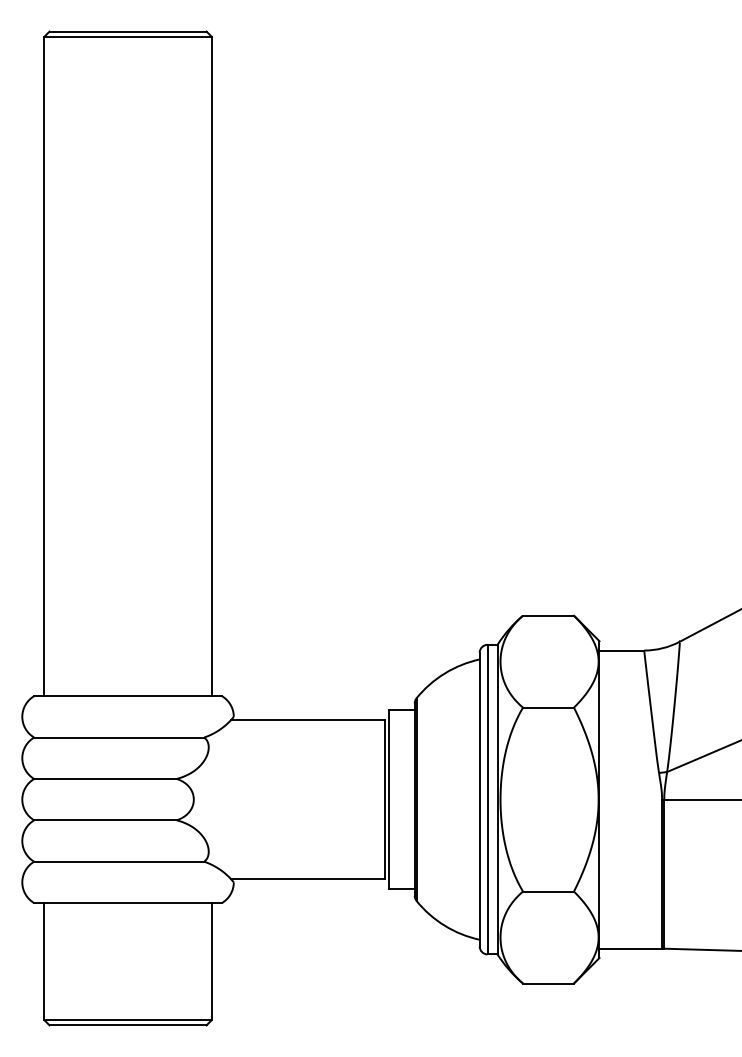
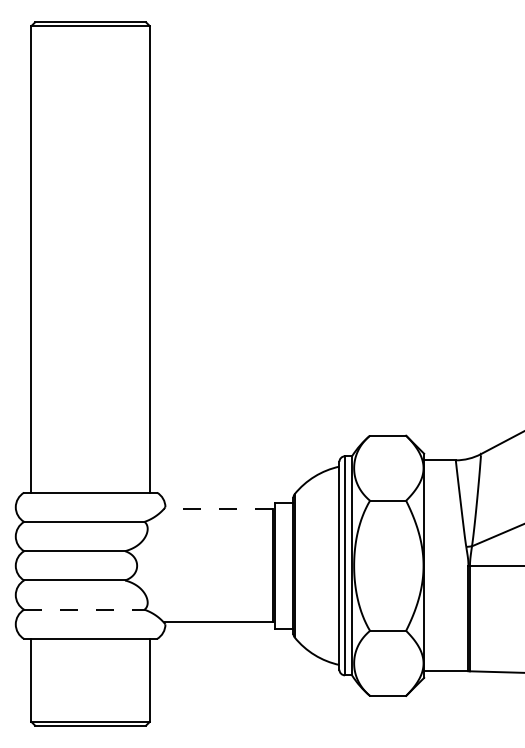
line: (308, 720) -> (218, 509), solid -> dashed
line: (119, 861) -> (84, 609), solid -> dashed

